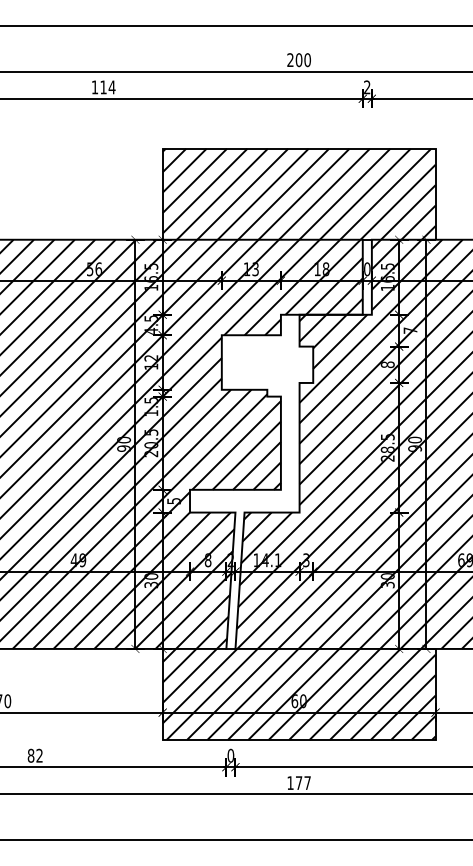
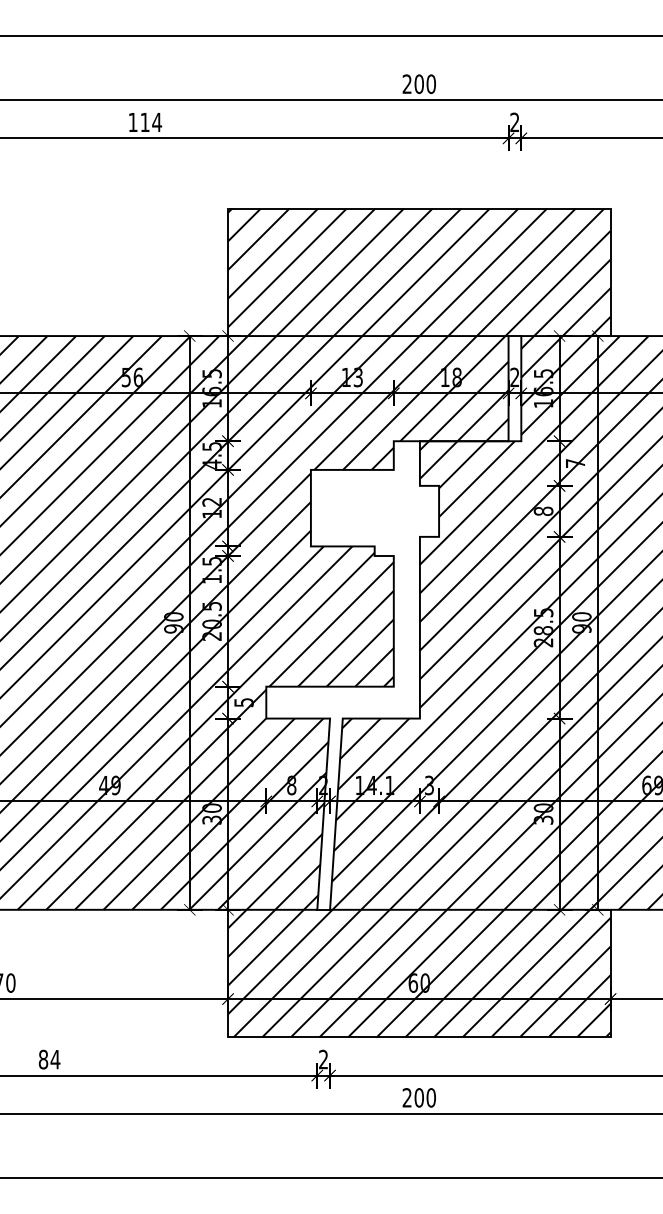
text: (367, 269) -> (514, 377), 0 -> 2
text: (39, 755) -> (55, 1059), 82 -> 84
text: (230, 755) -> (323, 1059), 0 -> 2
text: (298, 782) -> (418, 1097), 177 -> 200

